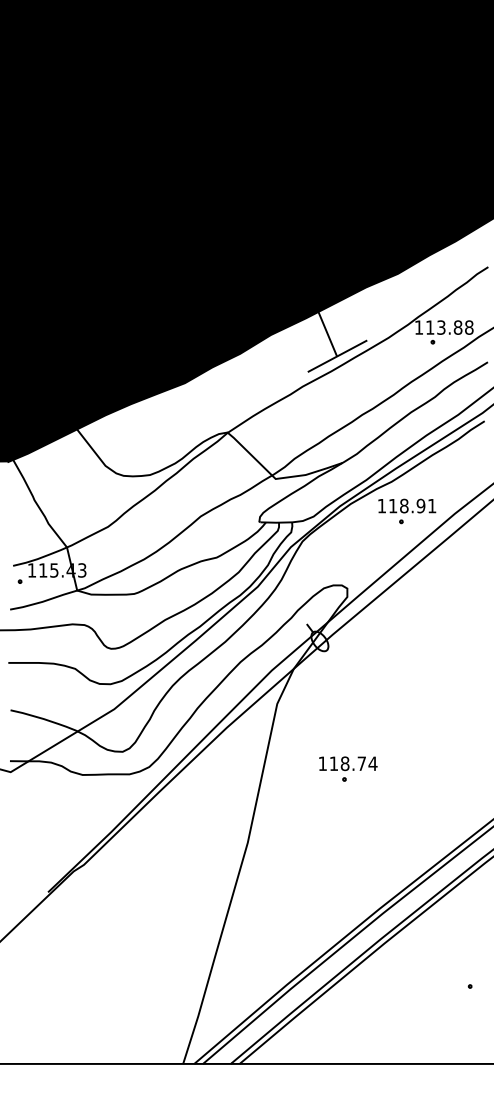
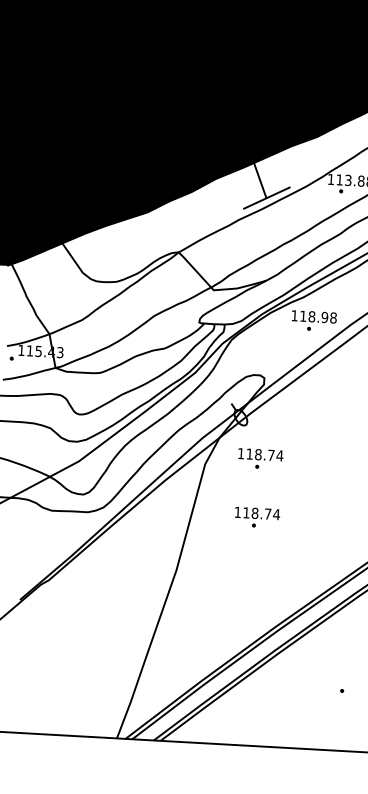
text: (431, 505) -> (333, 317), 118.91 -> 118.98
part: (348, 692) -> (260, 458), added

